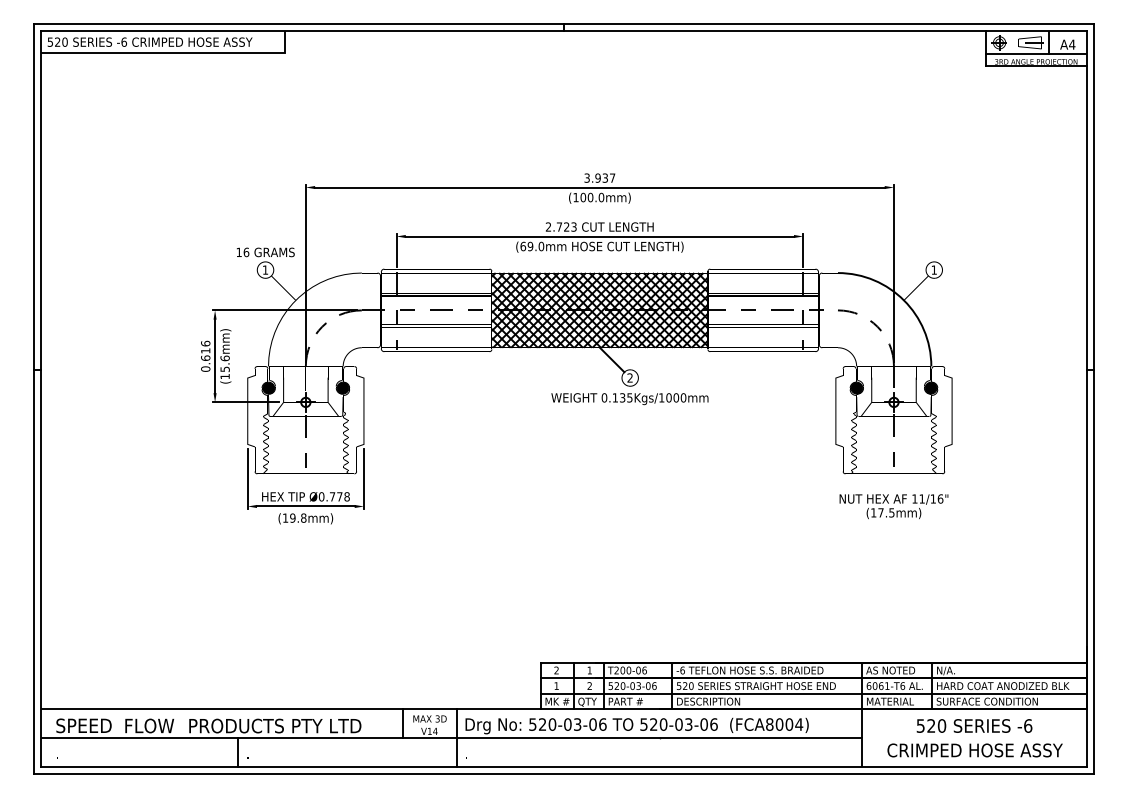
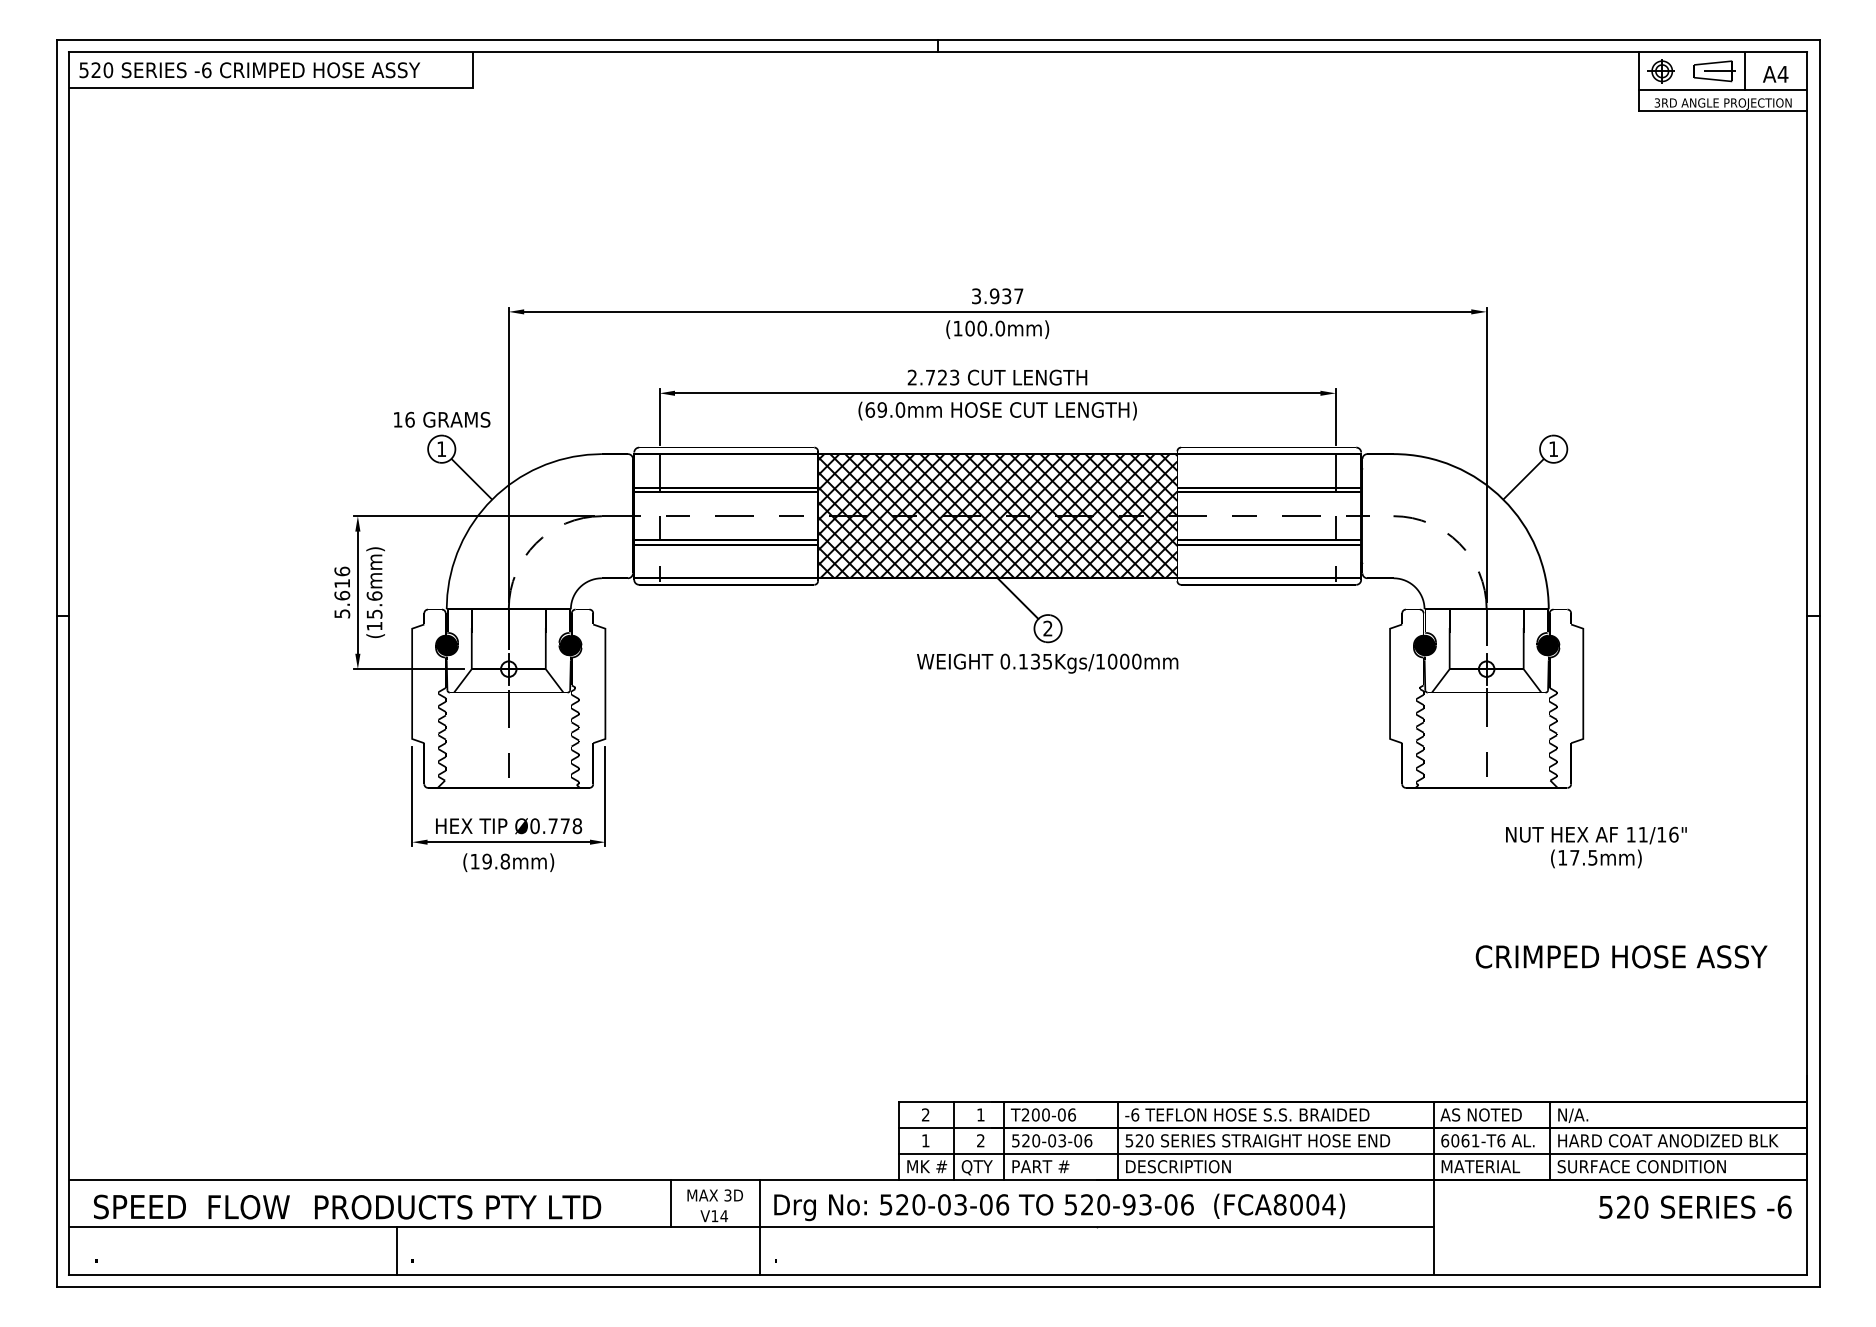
text: (205, 368) -> (341, 612), 0.616 -> 5.616
text: (893, 506) -> (1595, 847), moved
text: (678, 724) -> (1128, 1204), 520-03-06 -> 520-93-06
text: (974, 725) -> (1695, 1206), moved
text: (974, 750) -> (1620, 956), moved

